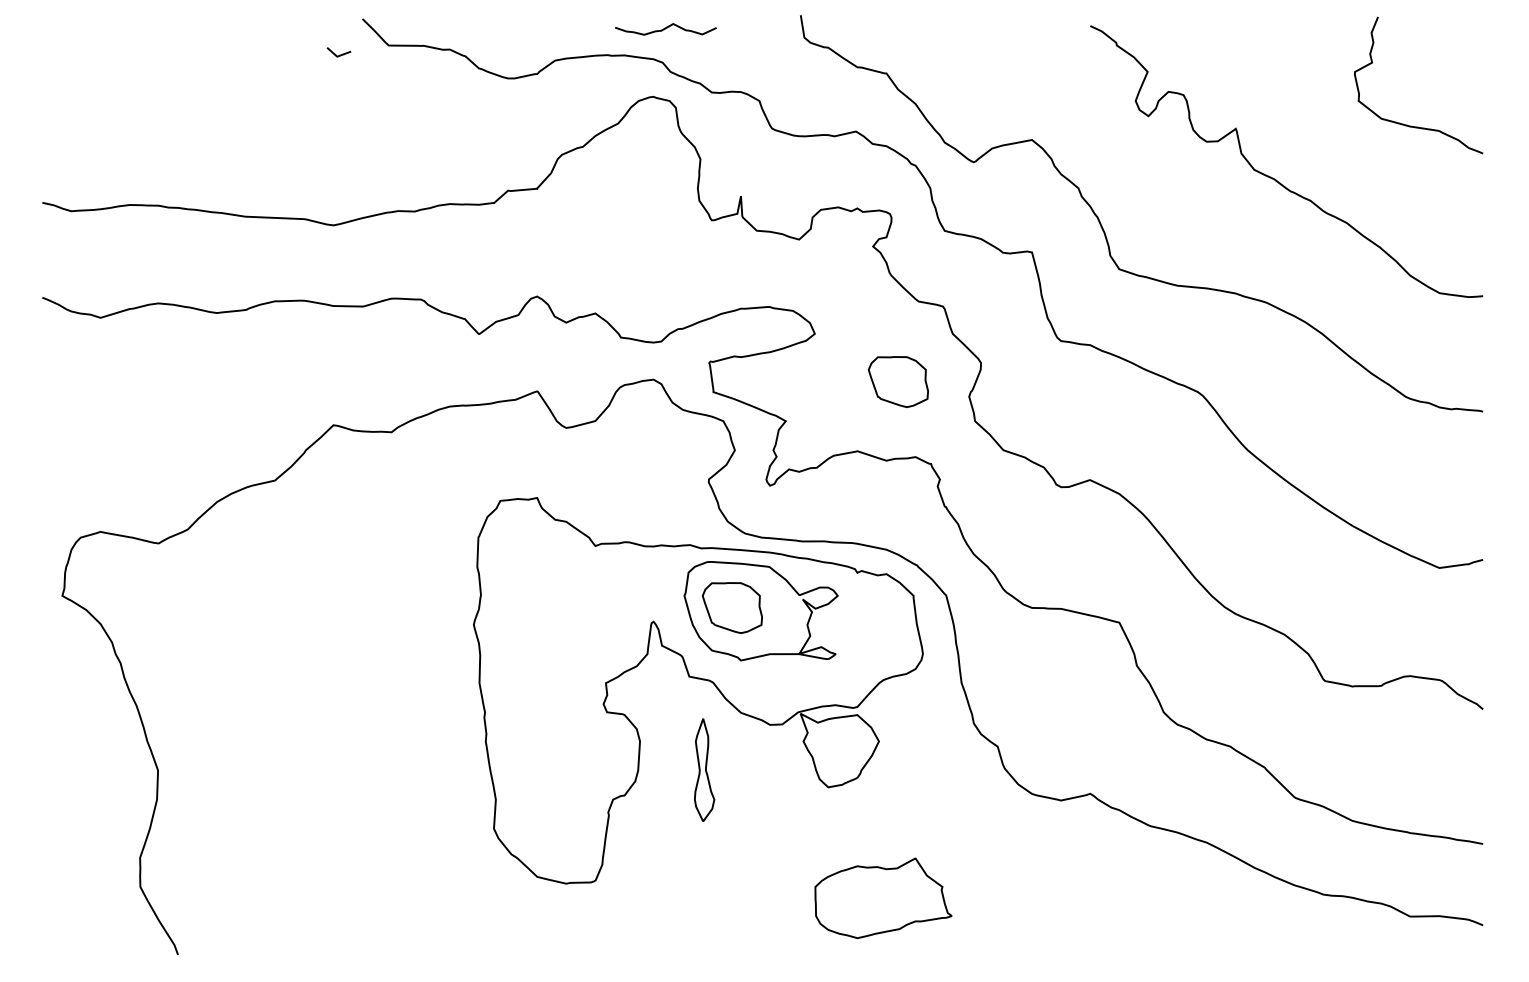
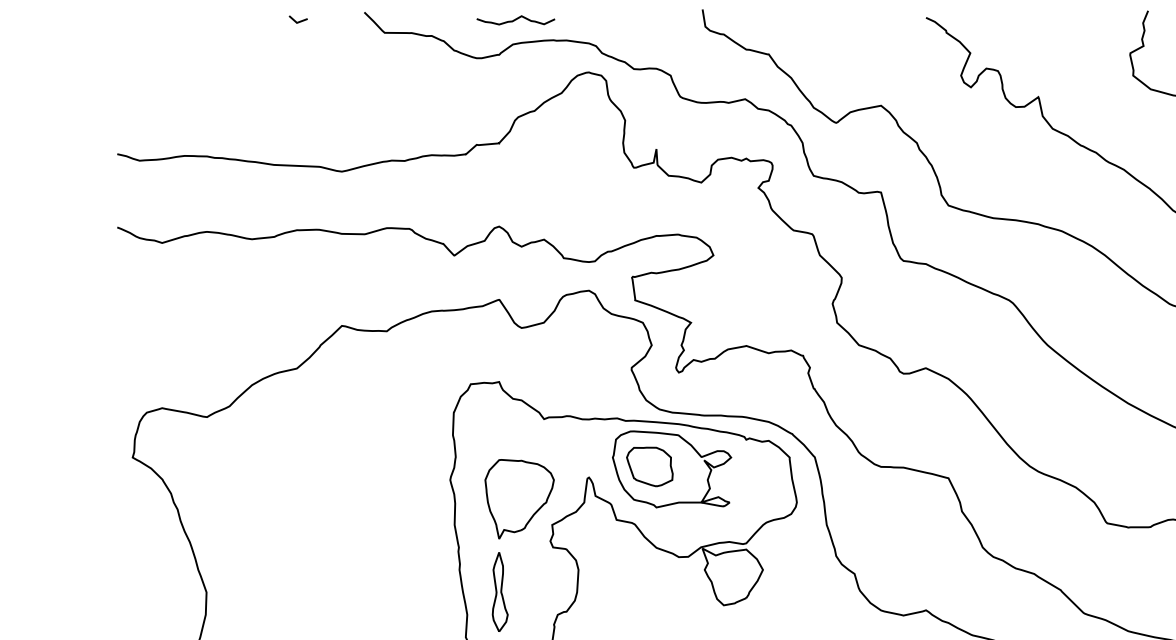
curve: (665, 29) -> (515, 20), moved
line: (339, 54) -> (298, 21), moved
part: (898, 381) -> (778, 292), removed
part: (563, 649) -> (519, 498), added
part: (704, 769) -> (500, 591), moved

